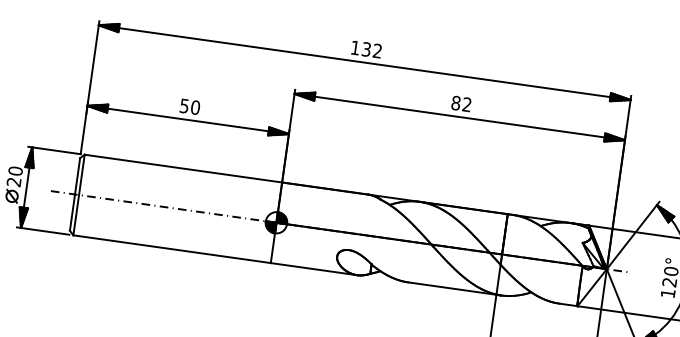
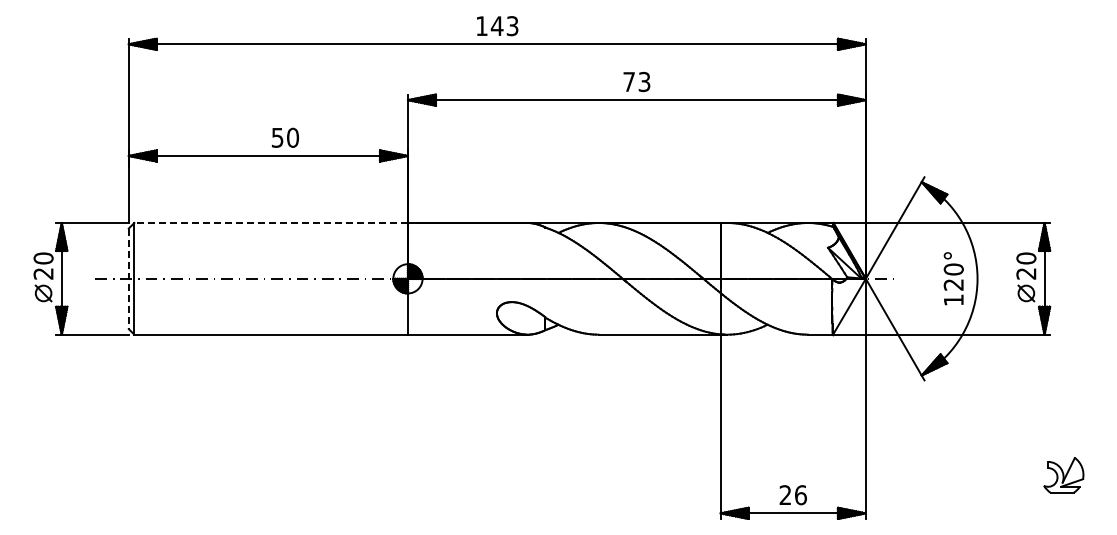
text: (371, 50) -> (504, 26), 132 -> 143
text: (461, 103) -> (636, 81), 82 -> 73
text: (190, 106) -> (285, 137), moved
line: (183, 169) -> (271, 223), solid -> dashed
line: (74, 194) -> (128, 279), solid -> dashed

